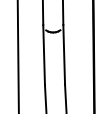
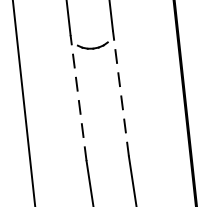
line: (64, 54) -> (121, 92), solid -> dashed
line: (44, 55) -> (79, 99), solid -> dashed

